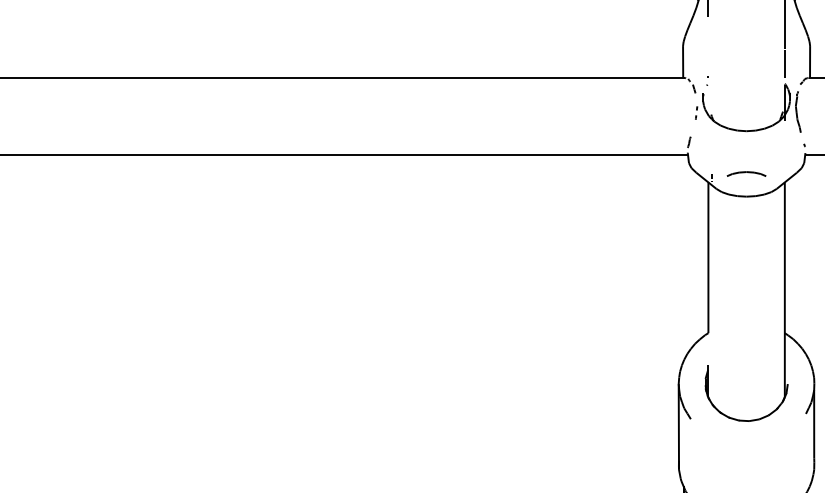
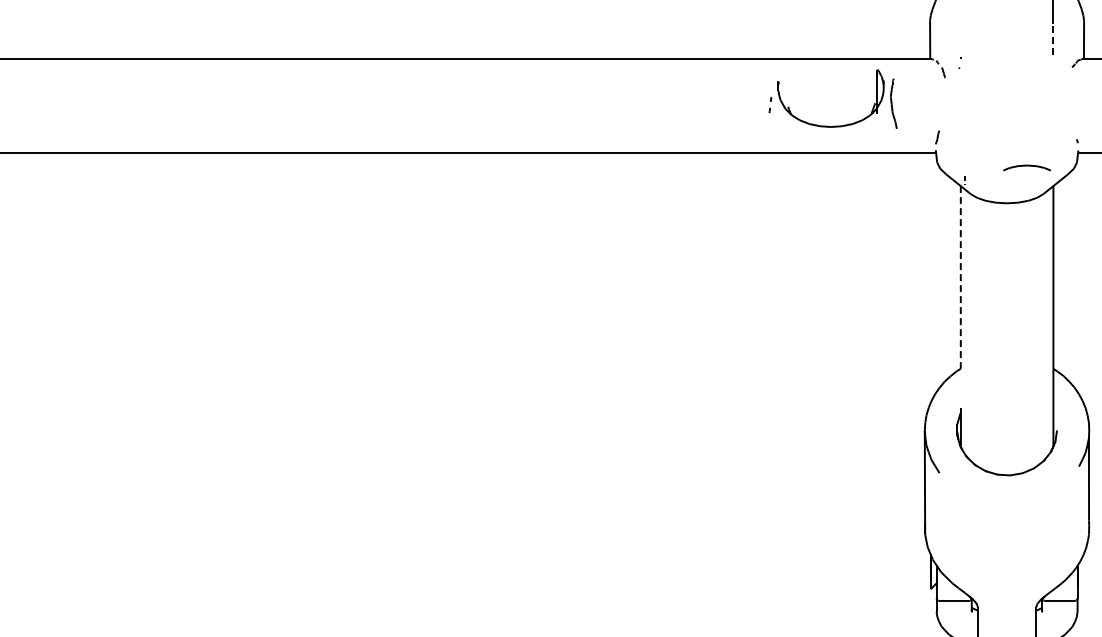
line: (784, 63) -> (1053, 42), solid -> dashed
part: (749, 129) -> (834, 125), moved
part: (746, 173) -> (1026, 167), moved
line: (708, 257) -> (960, 277), solid -> dashed

